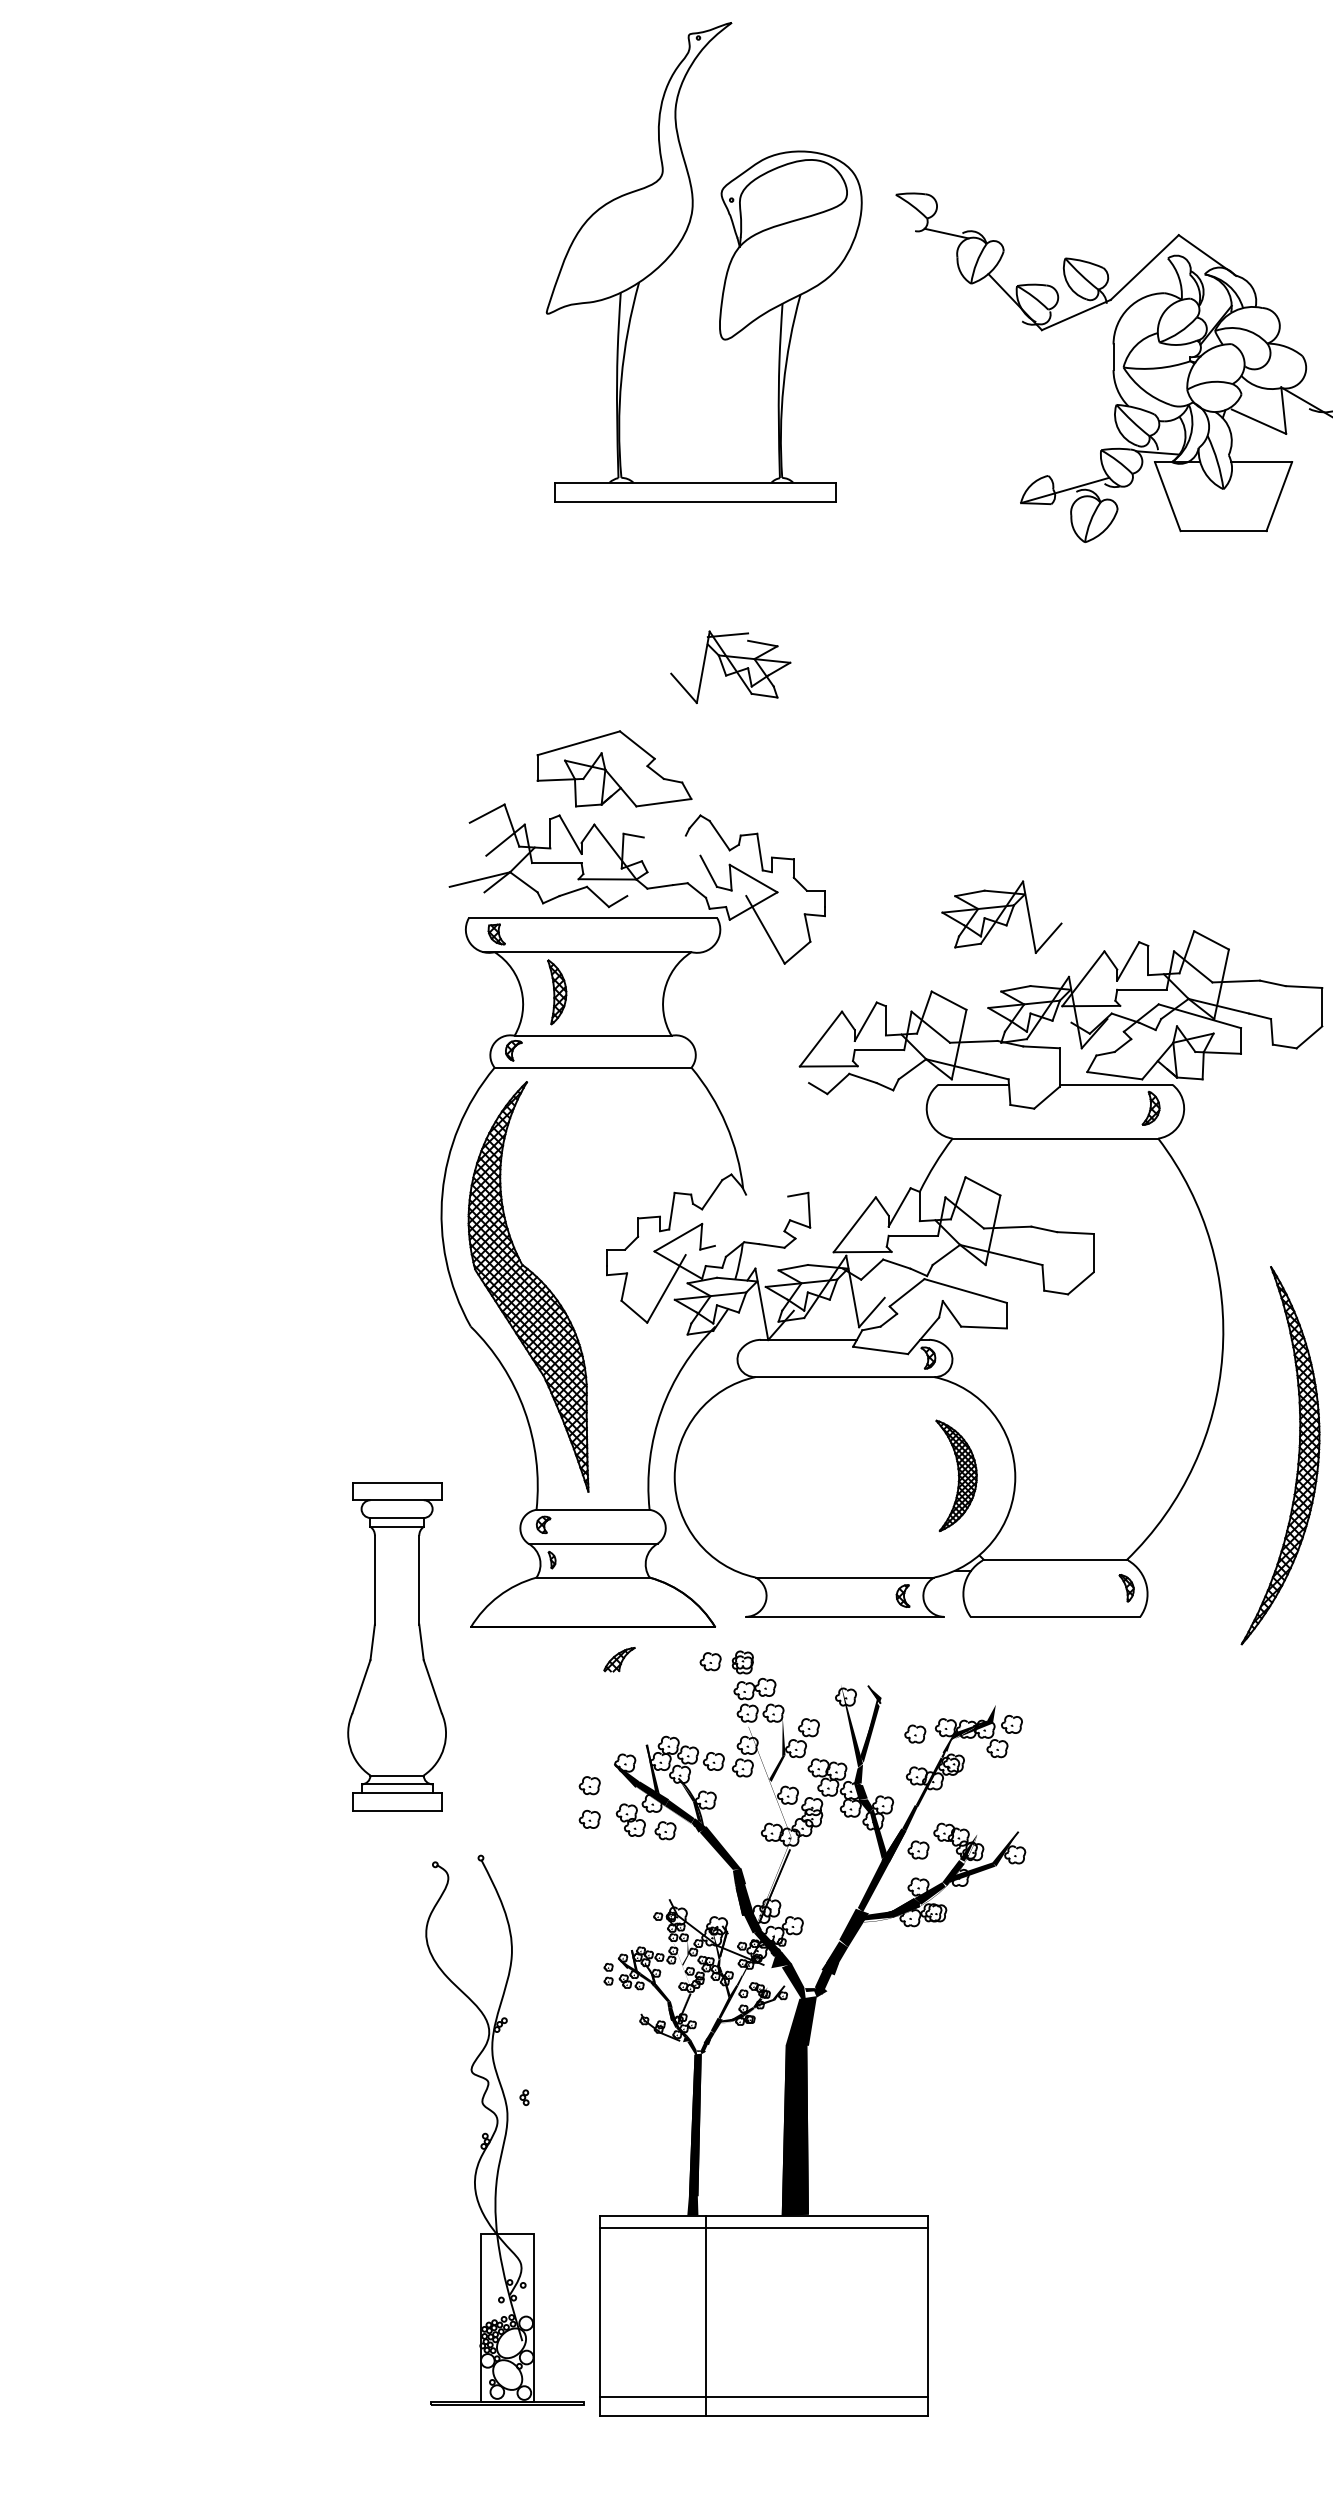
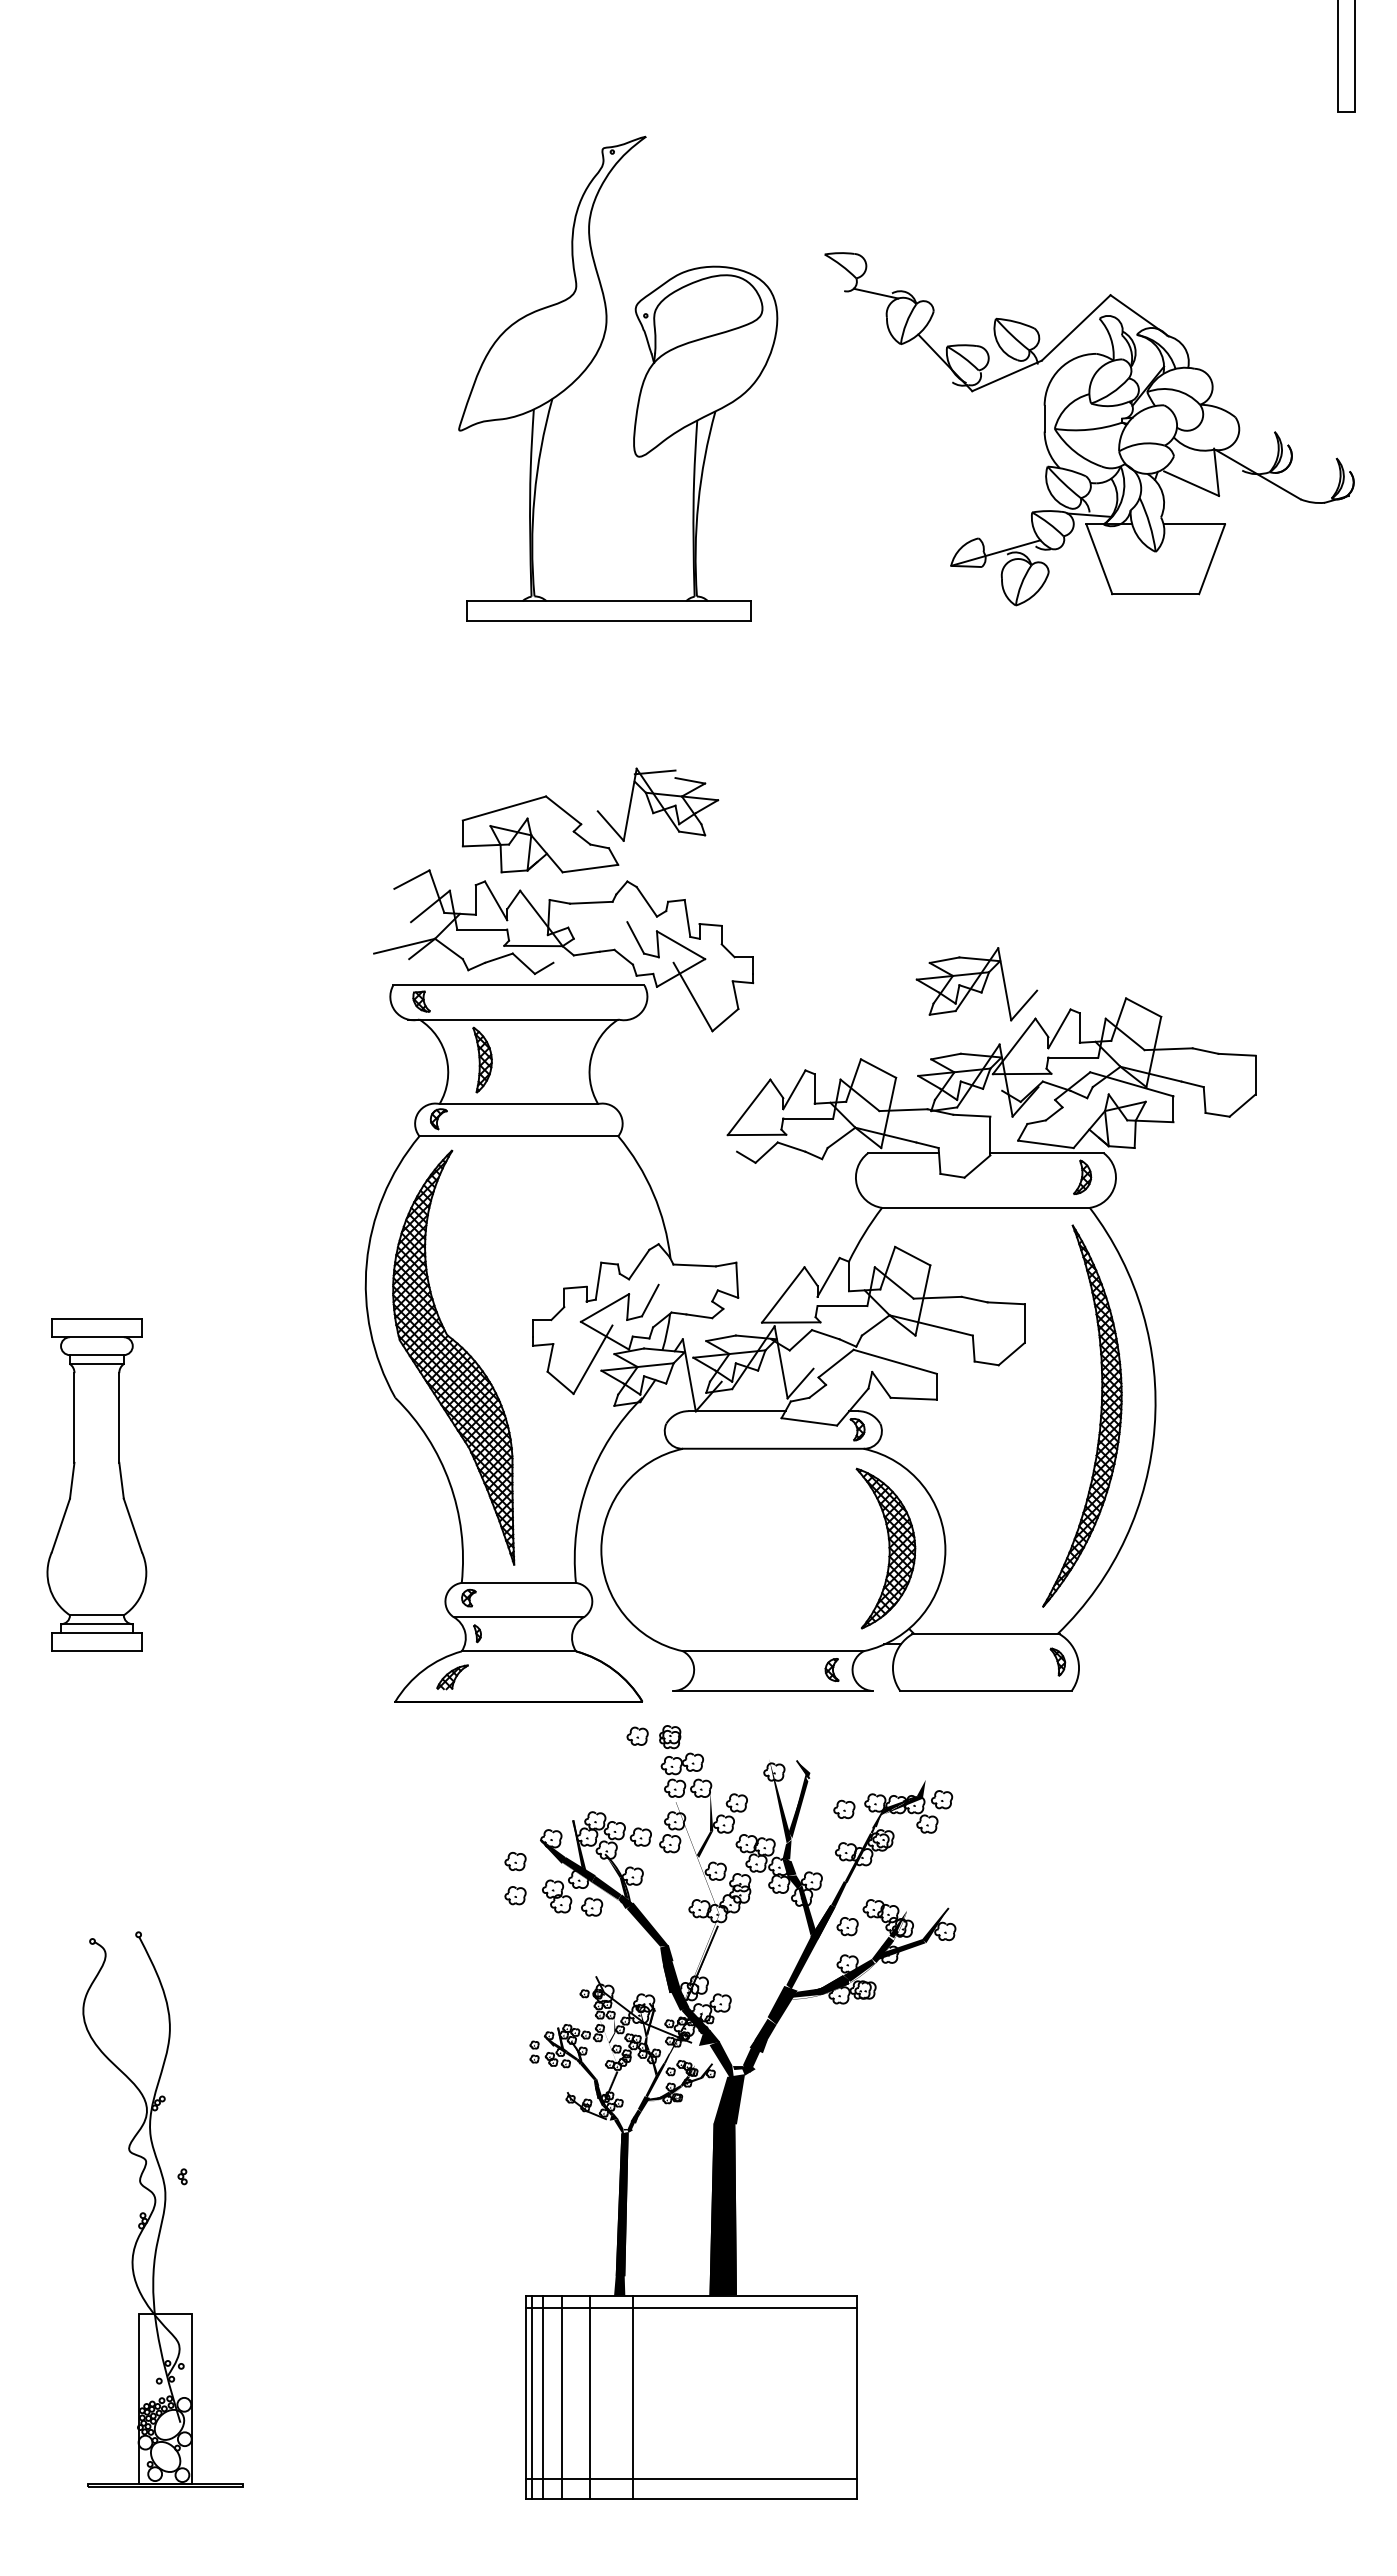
part: (727, 268) -> (641, 384), moved
part: (730, 667) -> (657, 804), moved
line: (664, 836) -> (591, 902), added
part: (1001, 917) -> (976, 984), moved
line: (766, 1195) -> (694, 1265), added
line: (722, 1230) -> (649, 1300), added
part: (1297, 1459) -> (1099, 1420), moved
part: (955, 1475) -> (885, 1548), size x1.43
part: (396, 1646) -> (96, 1484), moved
part: (619, 1659) -> (452, 1677), moved
part: (504, 2130) -> (162, 2209), moved
line: (605, 2316) -> (531, 2397), added
line: (616, 2316) -> (542, 2397), added
line: (635, 2316) -> (561, 2397), added
line: (663, 2316) -> (590, 2397), added

